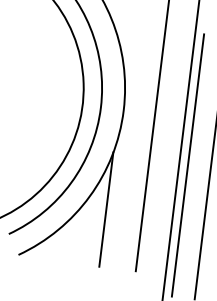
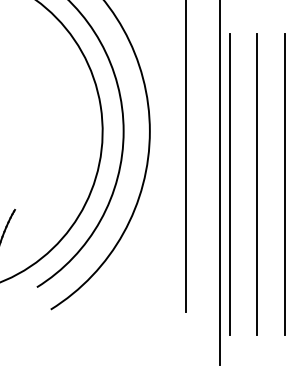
line: (105, 209) -> (143, 245), removed

